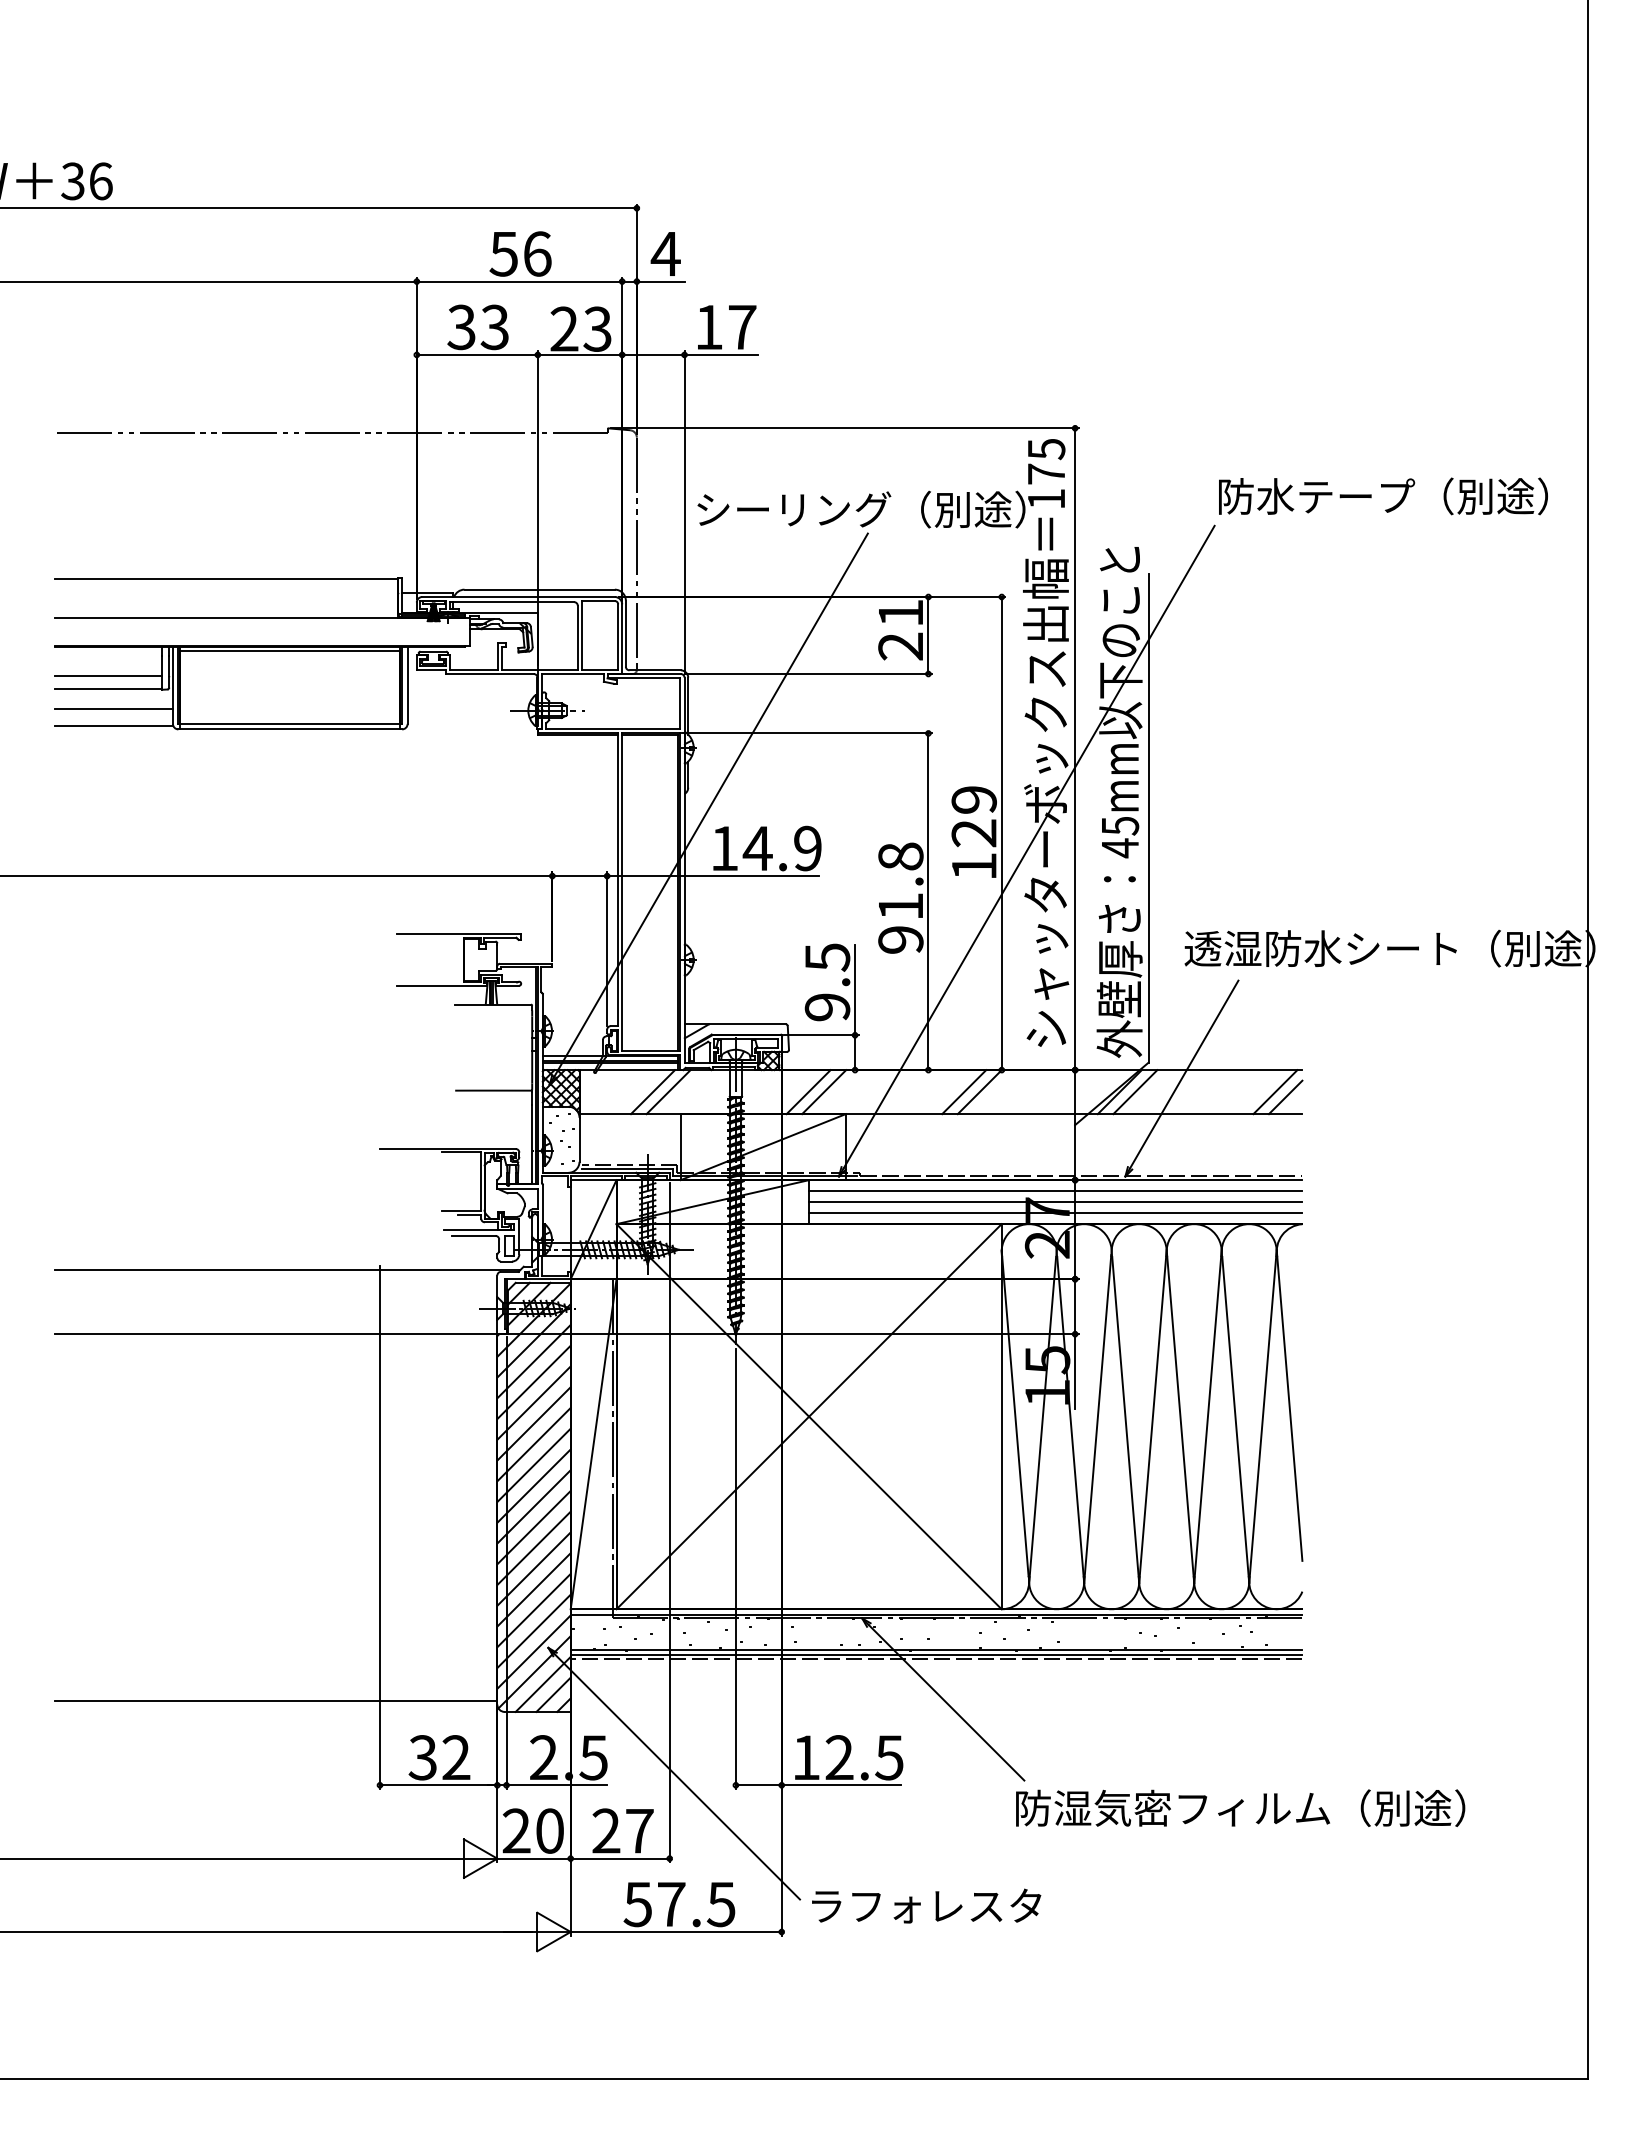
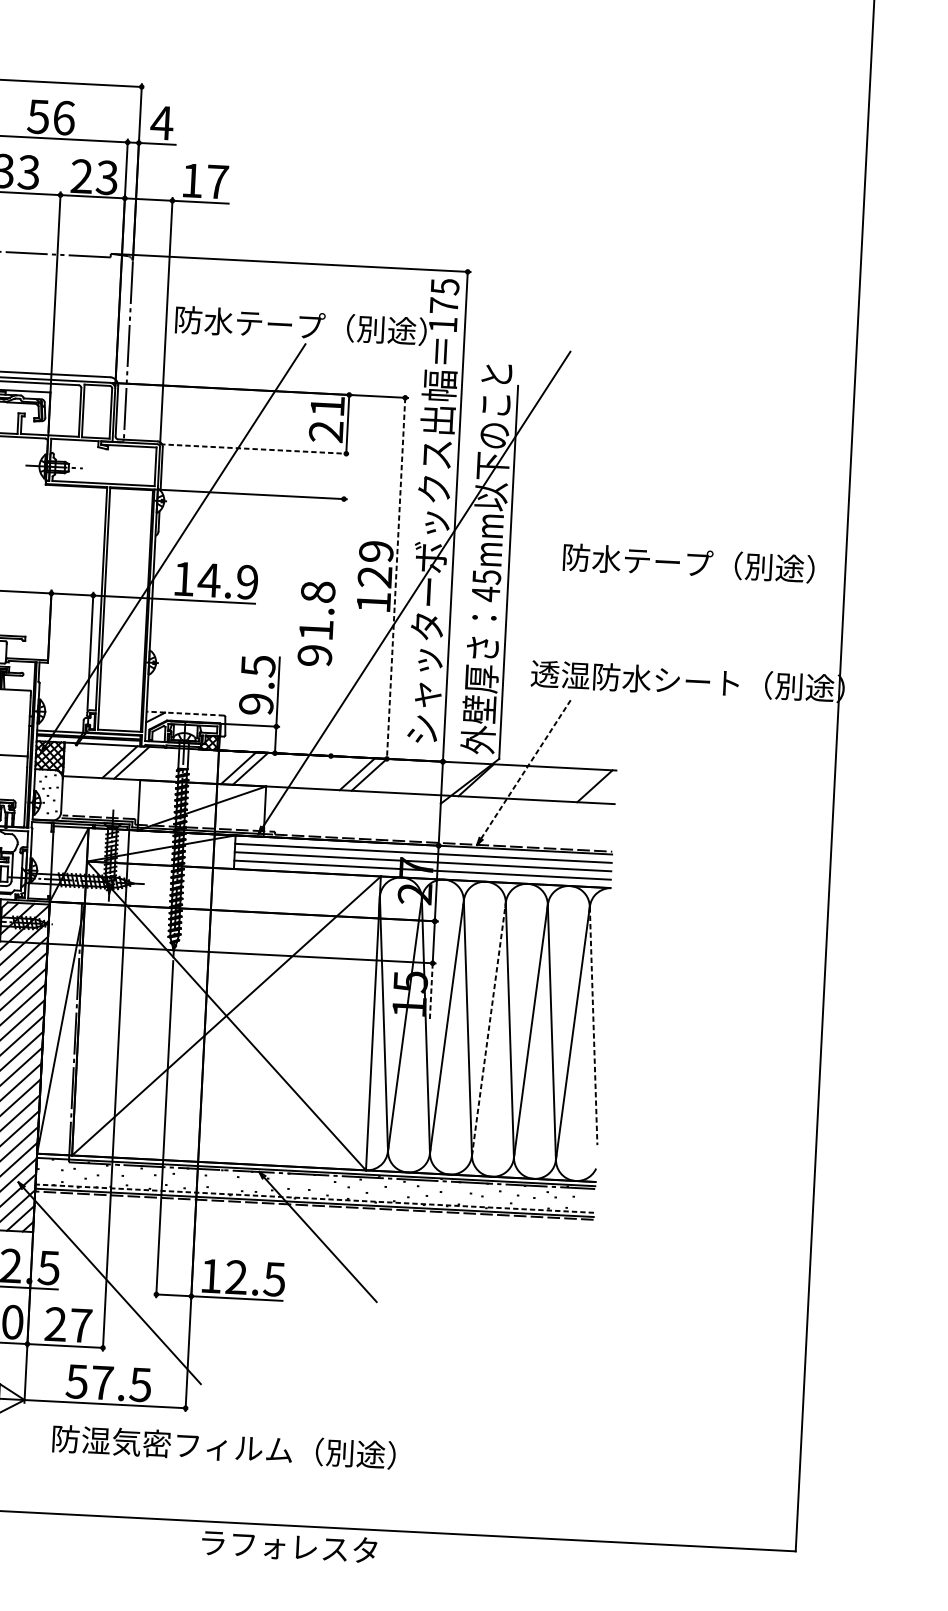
text: (1383, 496) -> (688, 563), moved
text: (794, 509) -> (250, 323), シーリング（別途） -> 防水テープ（別途）
line: (808, 674) -> (254, 449), solid -> dashed
line: (1001, 833) -> (395, 578), solid -> dashed
line: (928, 901) -> (337, 627), removed
line: (735, 1024) -> (185, 713), solid -> dashed
line: (1184, 1074) -> (526, 769), solid -> dashed
line: (1135, 1092) -> (488, 781), removed
line: (1285, 1097) -> (602, 790), removed
line: (1075, 1371) -> (431, 991), solid -> dashed
line: (1289, 1405) -> (593, 1025), solid -> dashed
line: (1152, 1416) -> (488, 1029), solid -> dashed
line: (936, 1649) -> (314, 1198), solid -> dashed
text: (1240, 1807) -> (224, 1446), moved
text: (926, 1905) -> (289, 1546), moved

